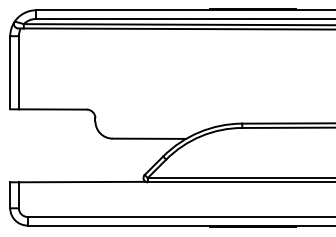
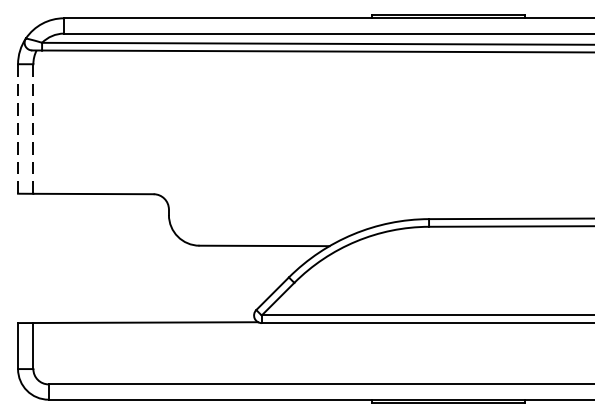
line: (10, 72) -> (18, 128), solid -> dashed
line: (18, 72) -> (32, 128), solid -> dashed

